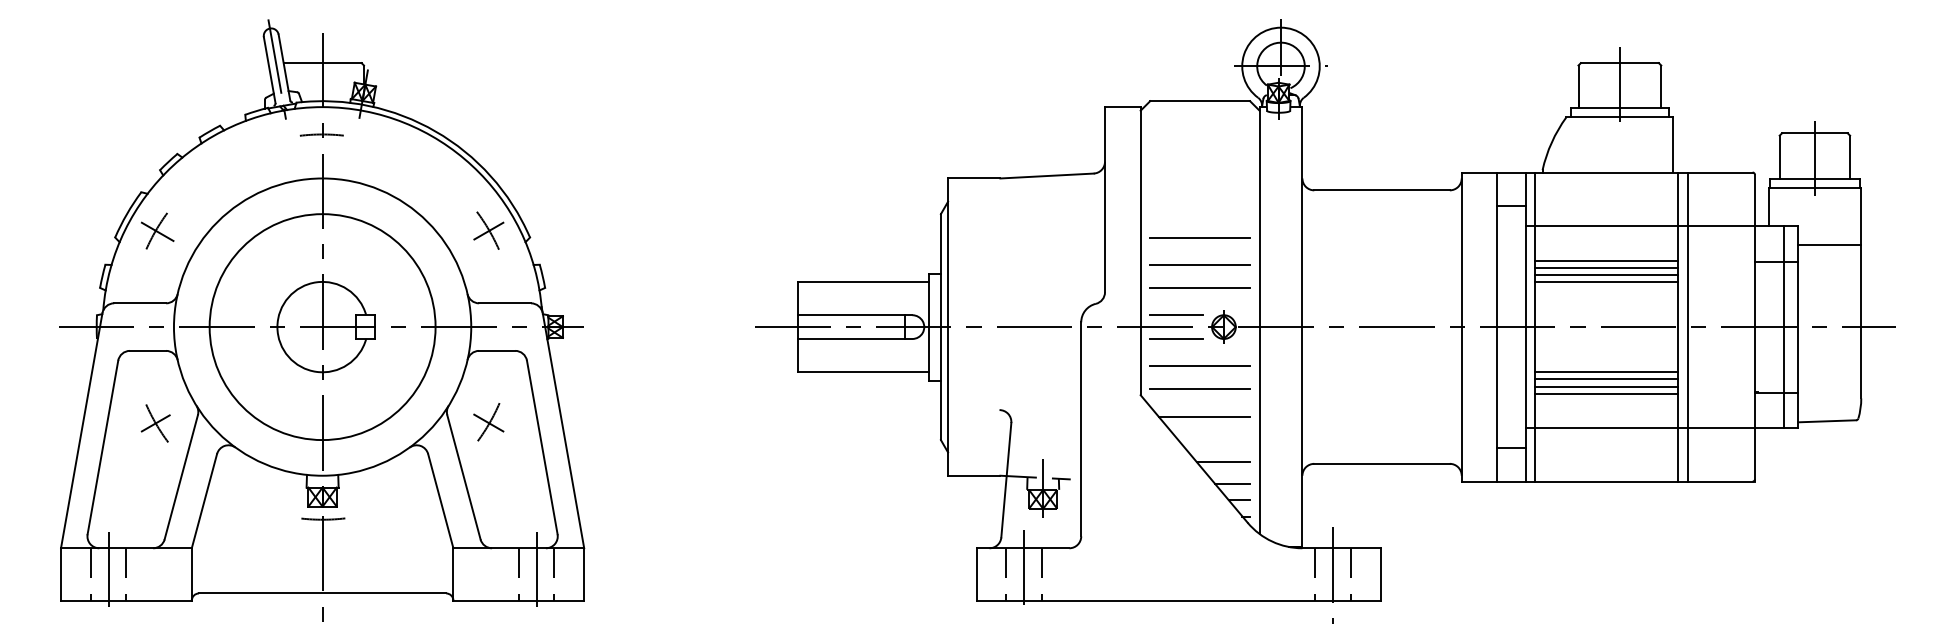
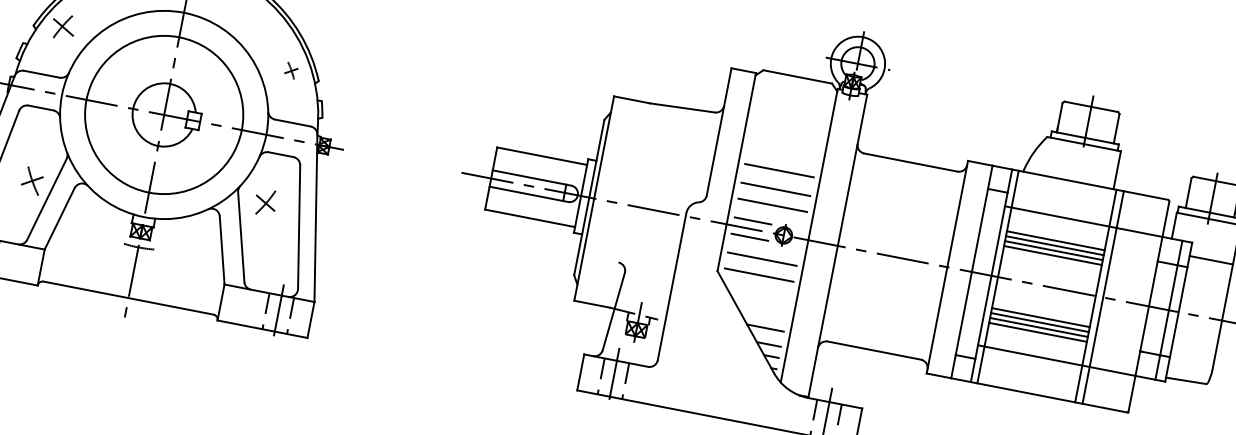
part: (488, 230) -> (291, 70), size x0.6
line: (1204, 416) -> (758, 294), removed
part: (155, 423) -> (32, 180), moved

